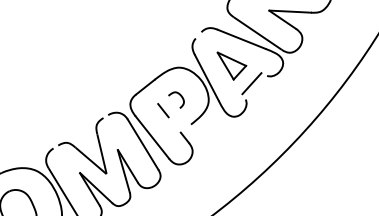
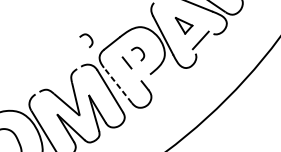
part: (231, 65) -> (183, 25), size x0.7
curve: (117, 79) -> (88, 37), added
line: (152, 137) -> (118, 85), solid -> dashed

